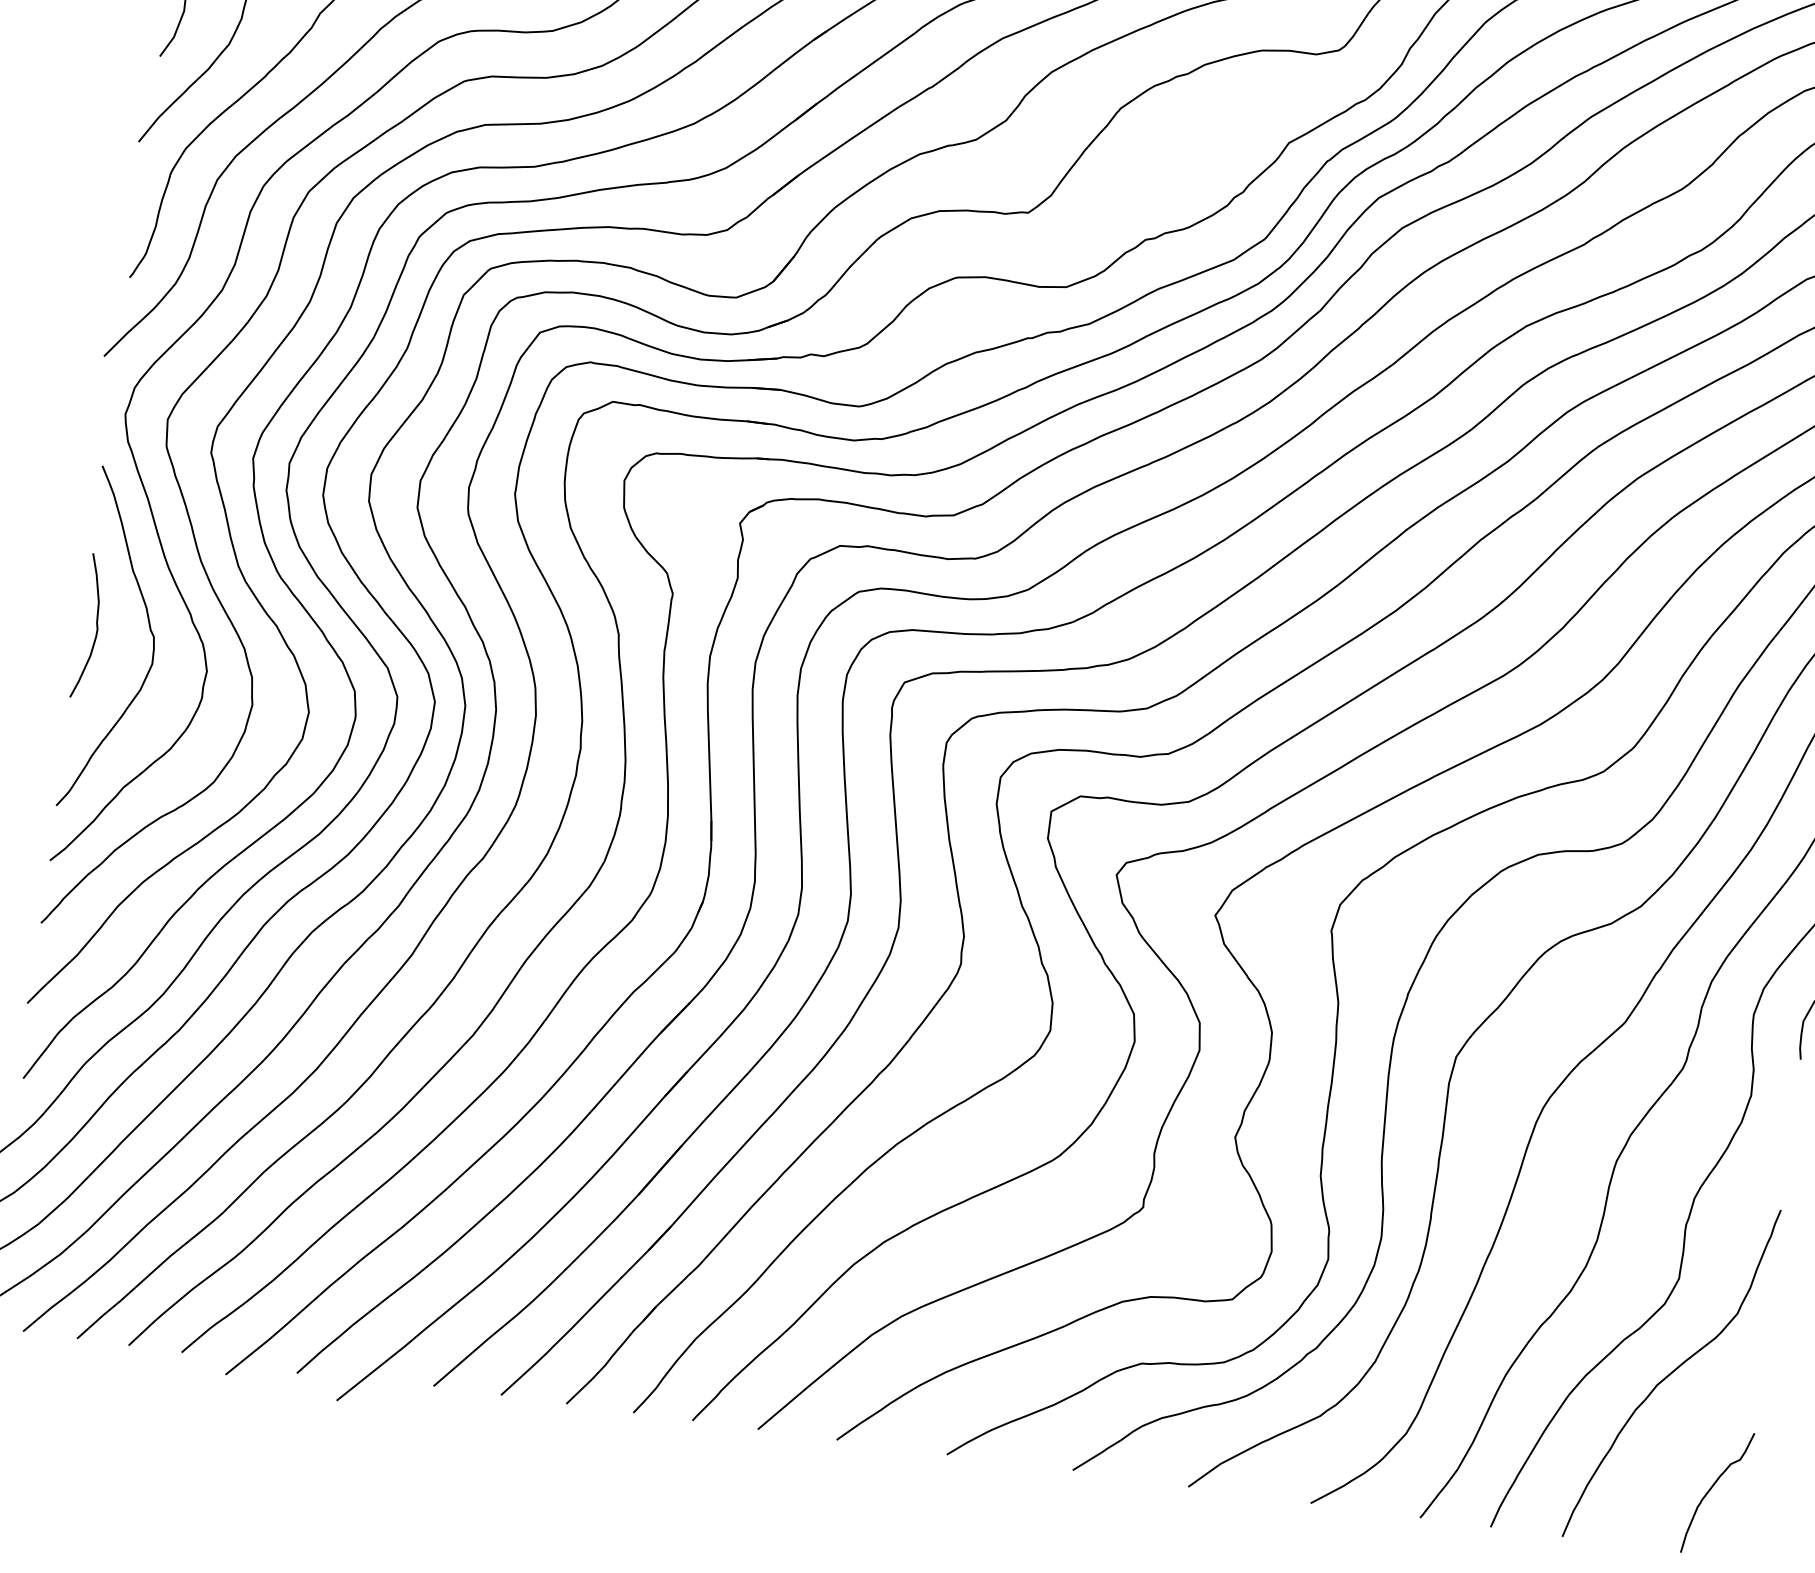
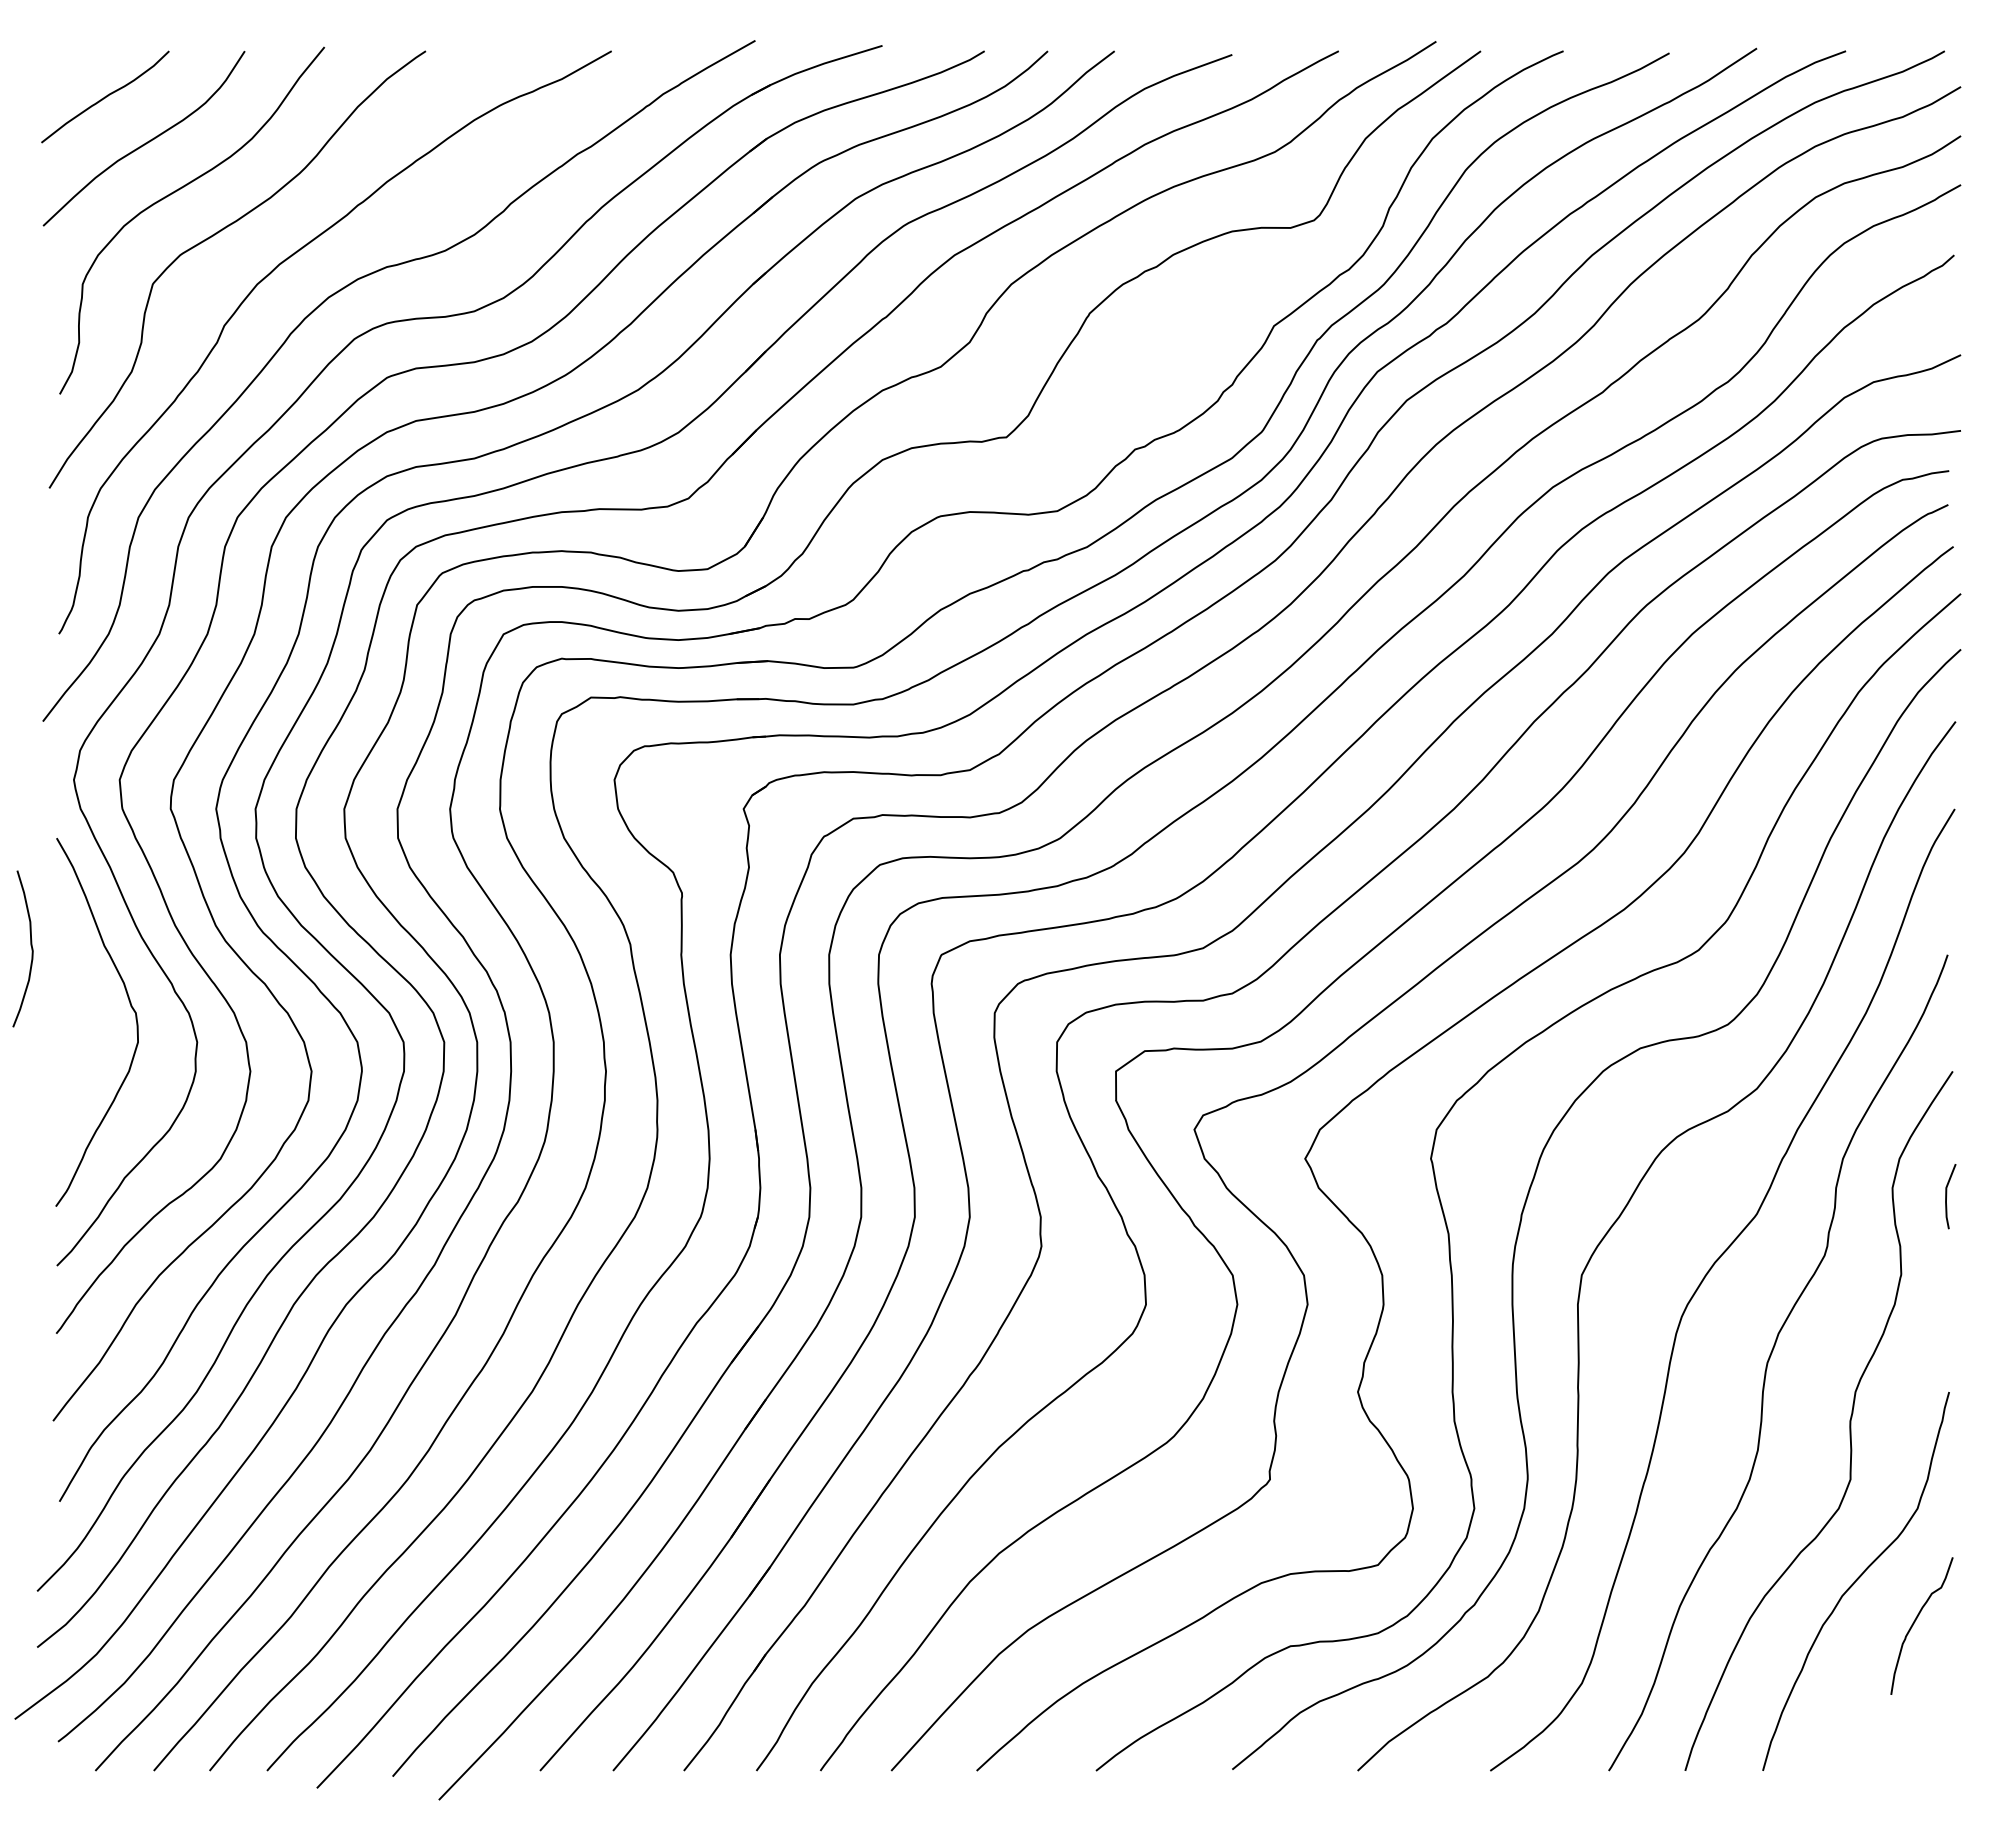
curve: (96, 624) -> (30, 945), moved
curve: (1712, 1488) -> (1915, 1622), moved

